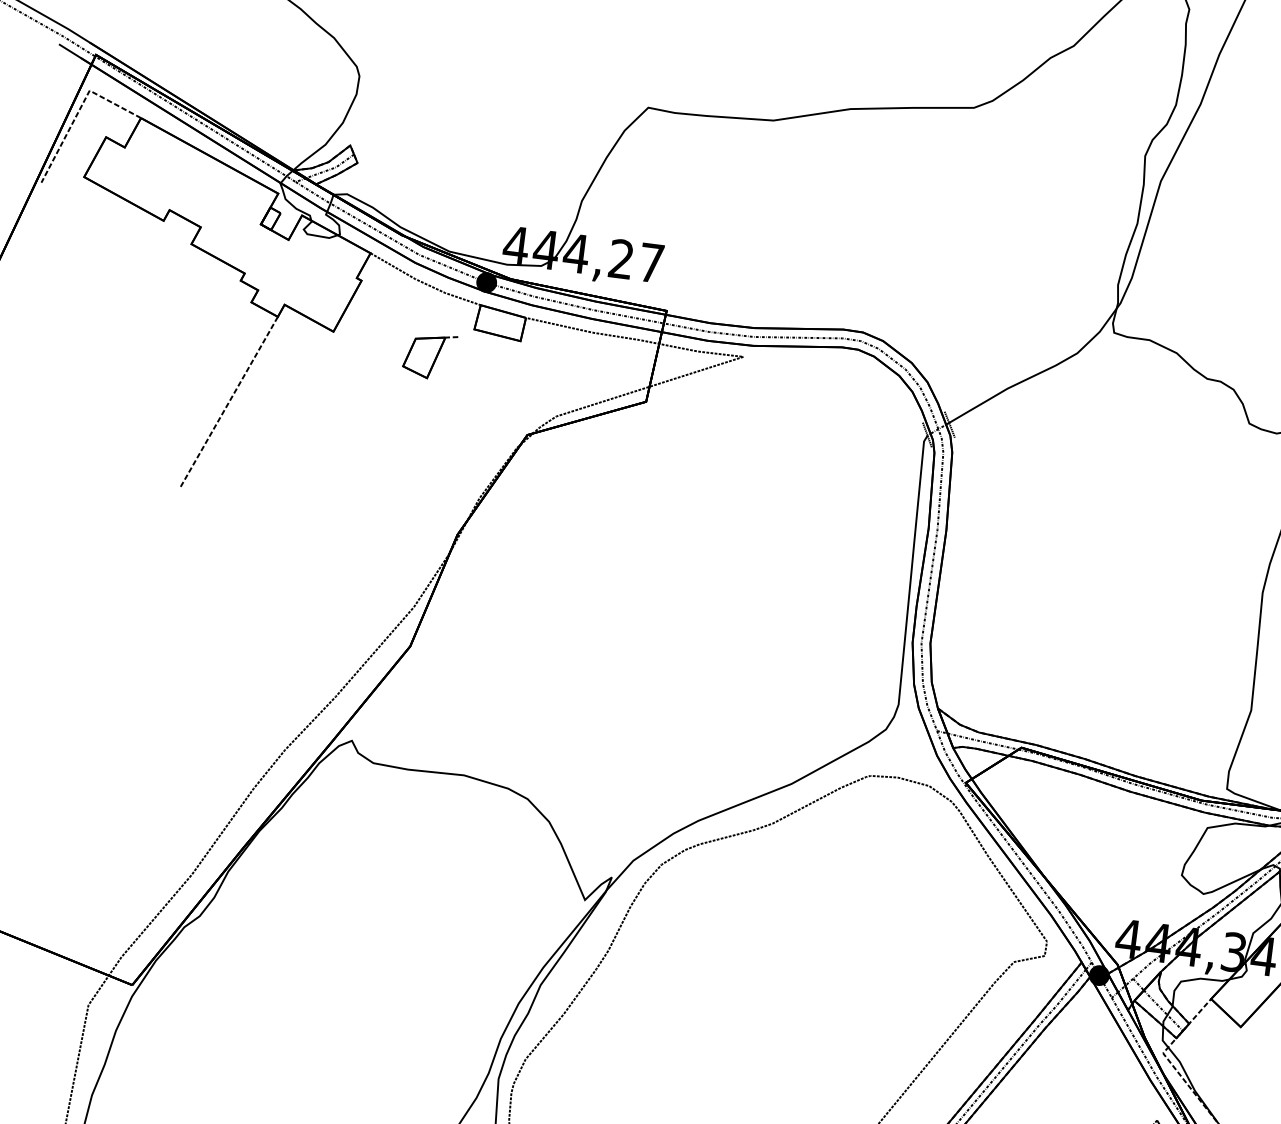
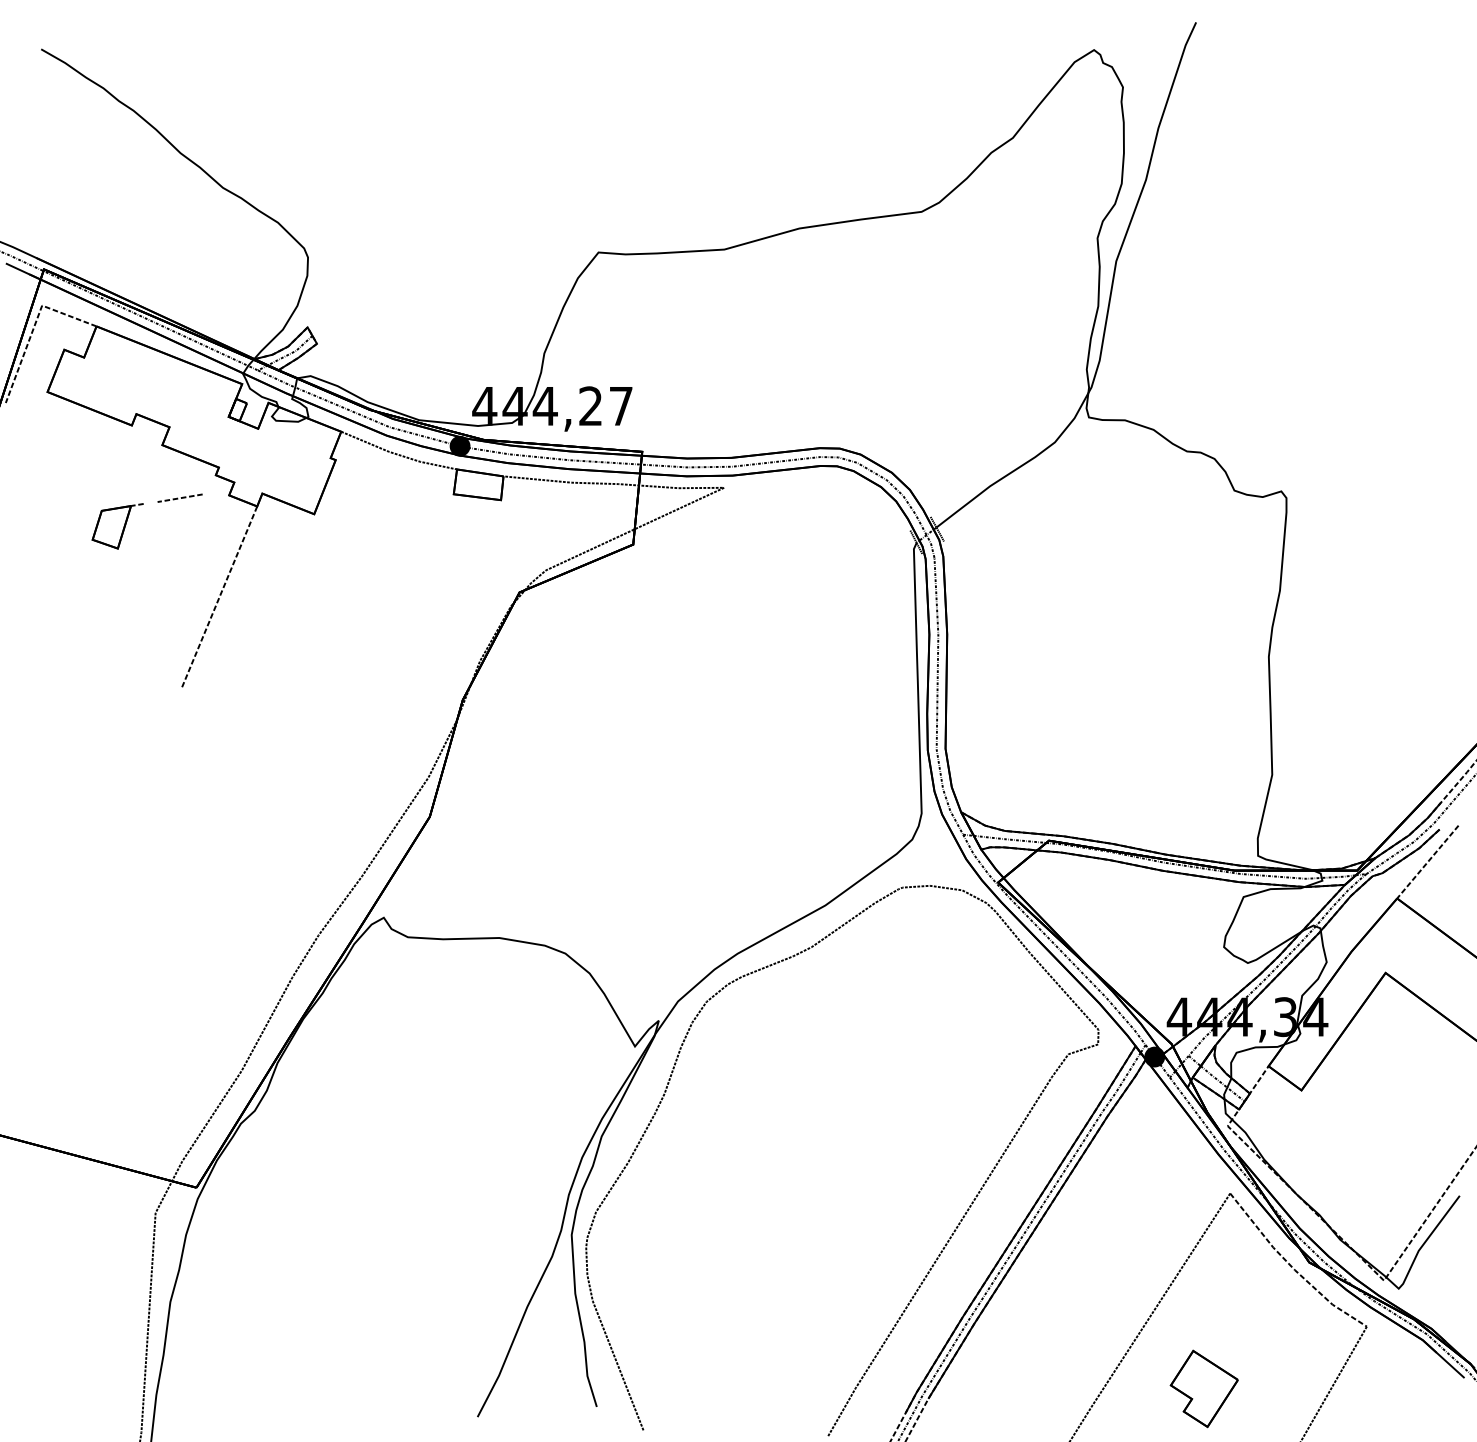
line: (202, 298) -> (180, 497), added
part: (429, 356) -> (117, 526), moved

